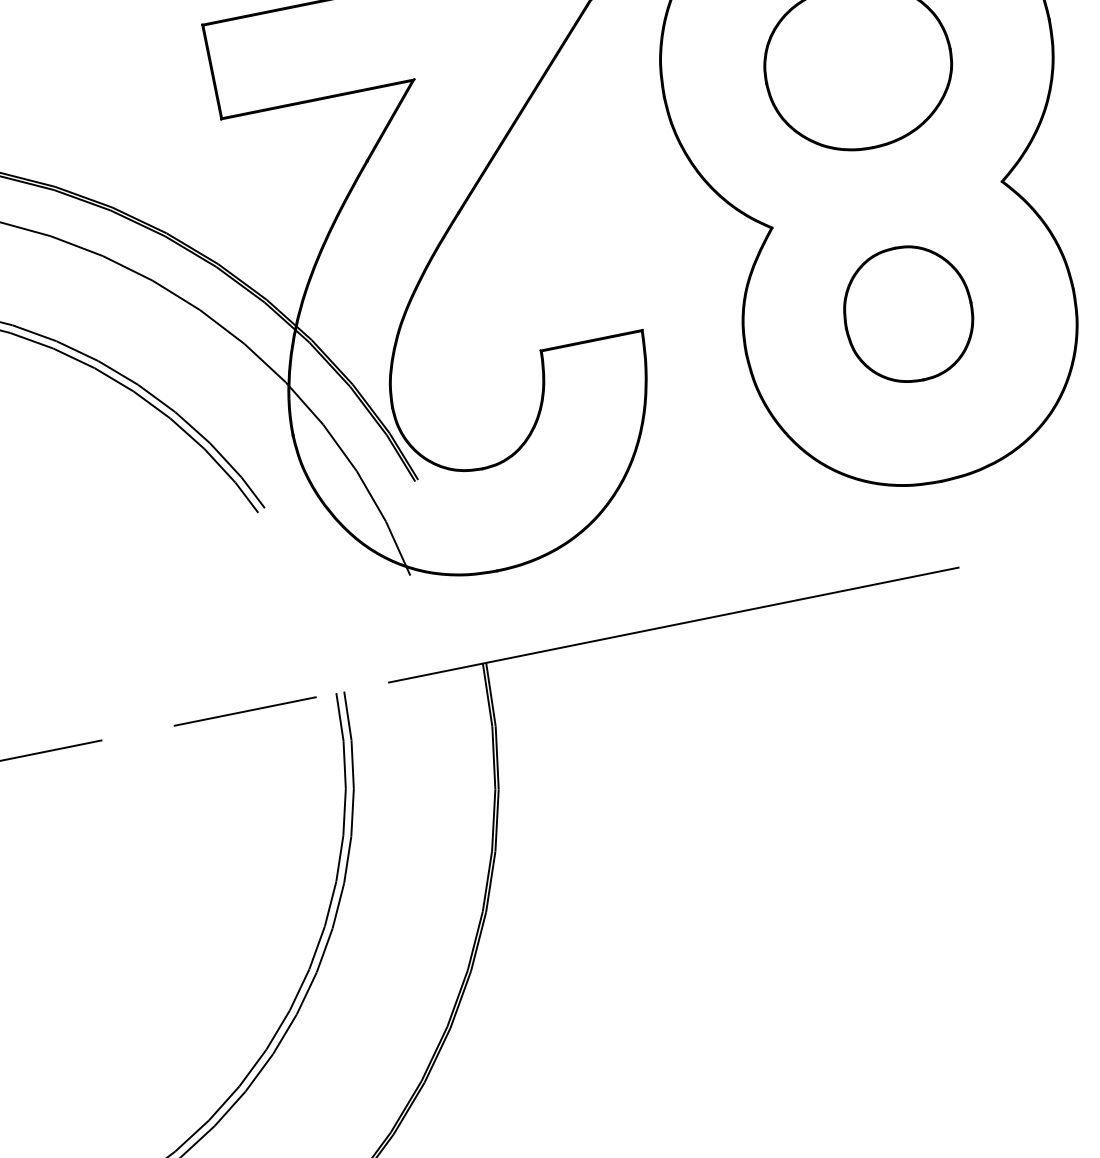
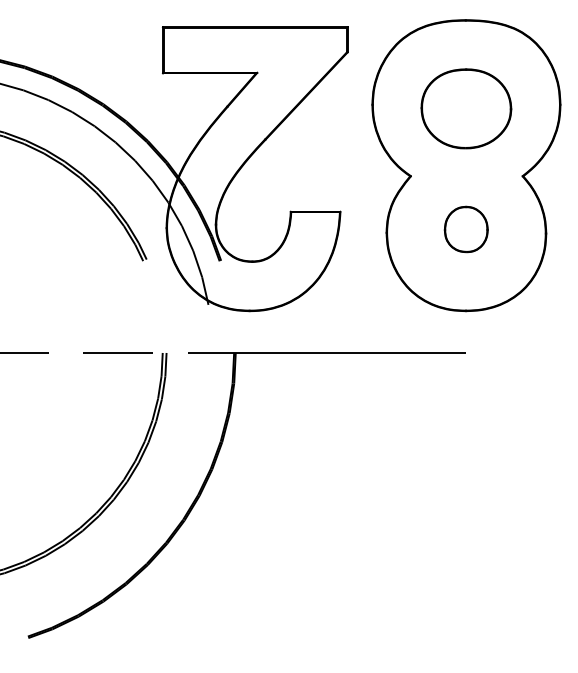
part: (906, 314) -> (465, 229), size x0.7

